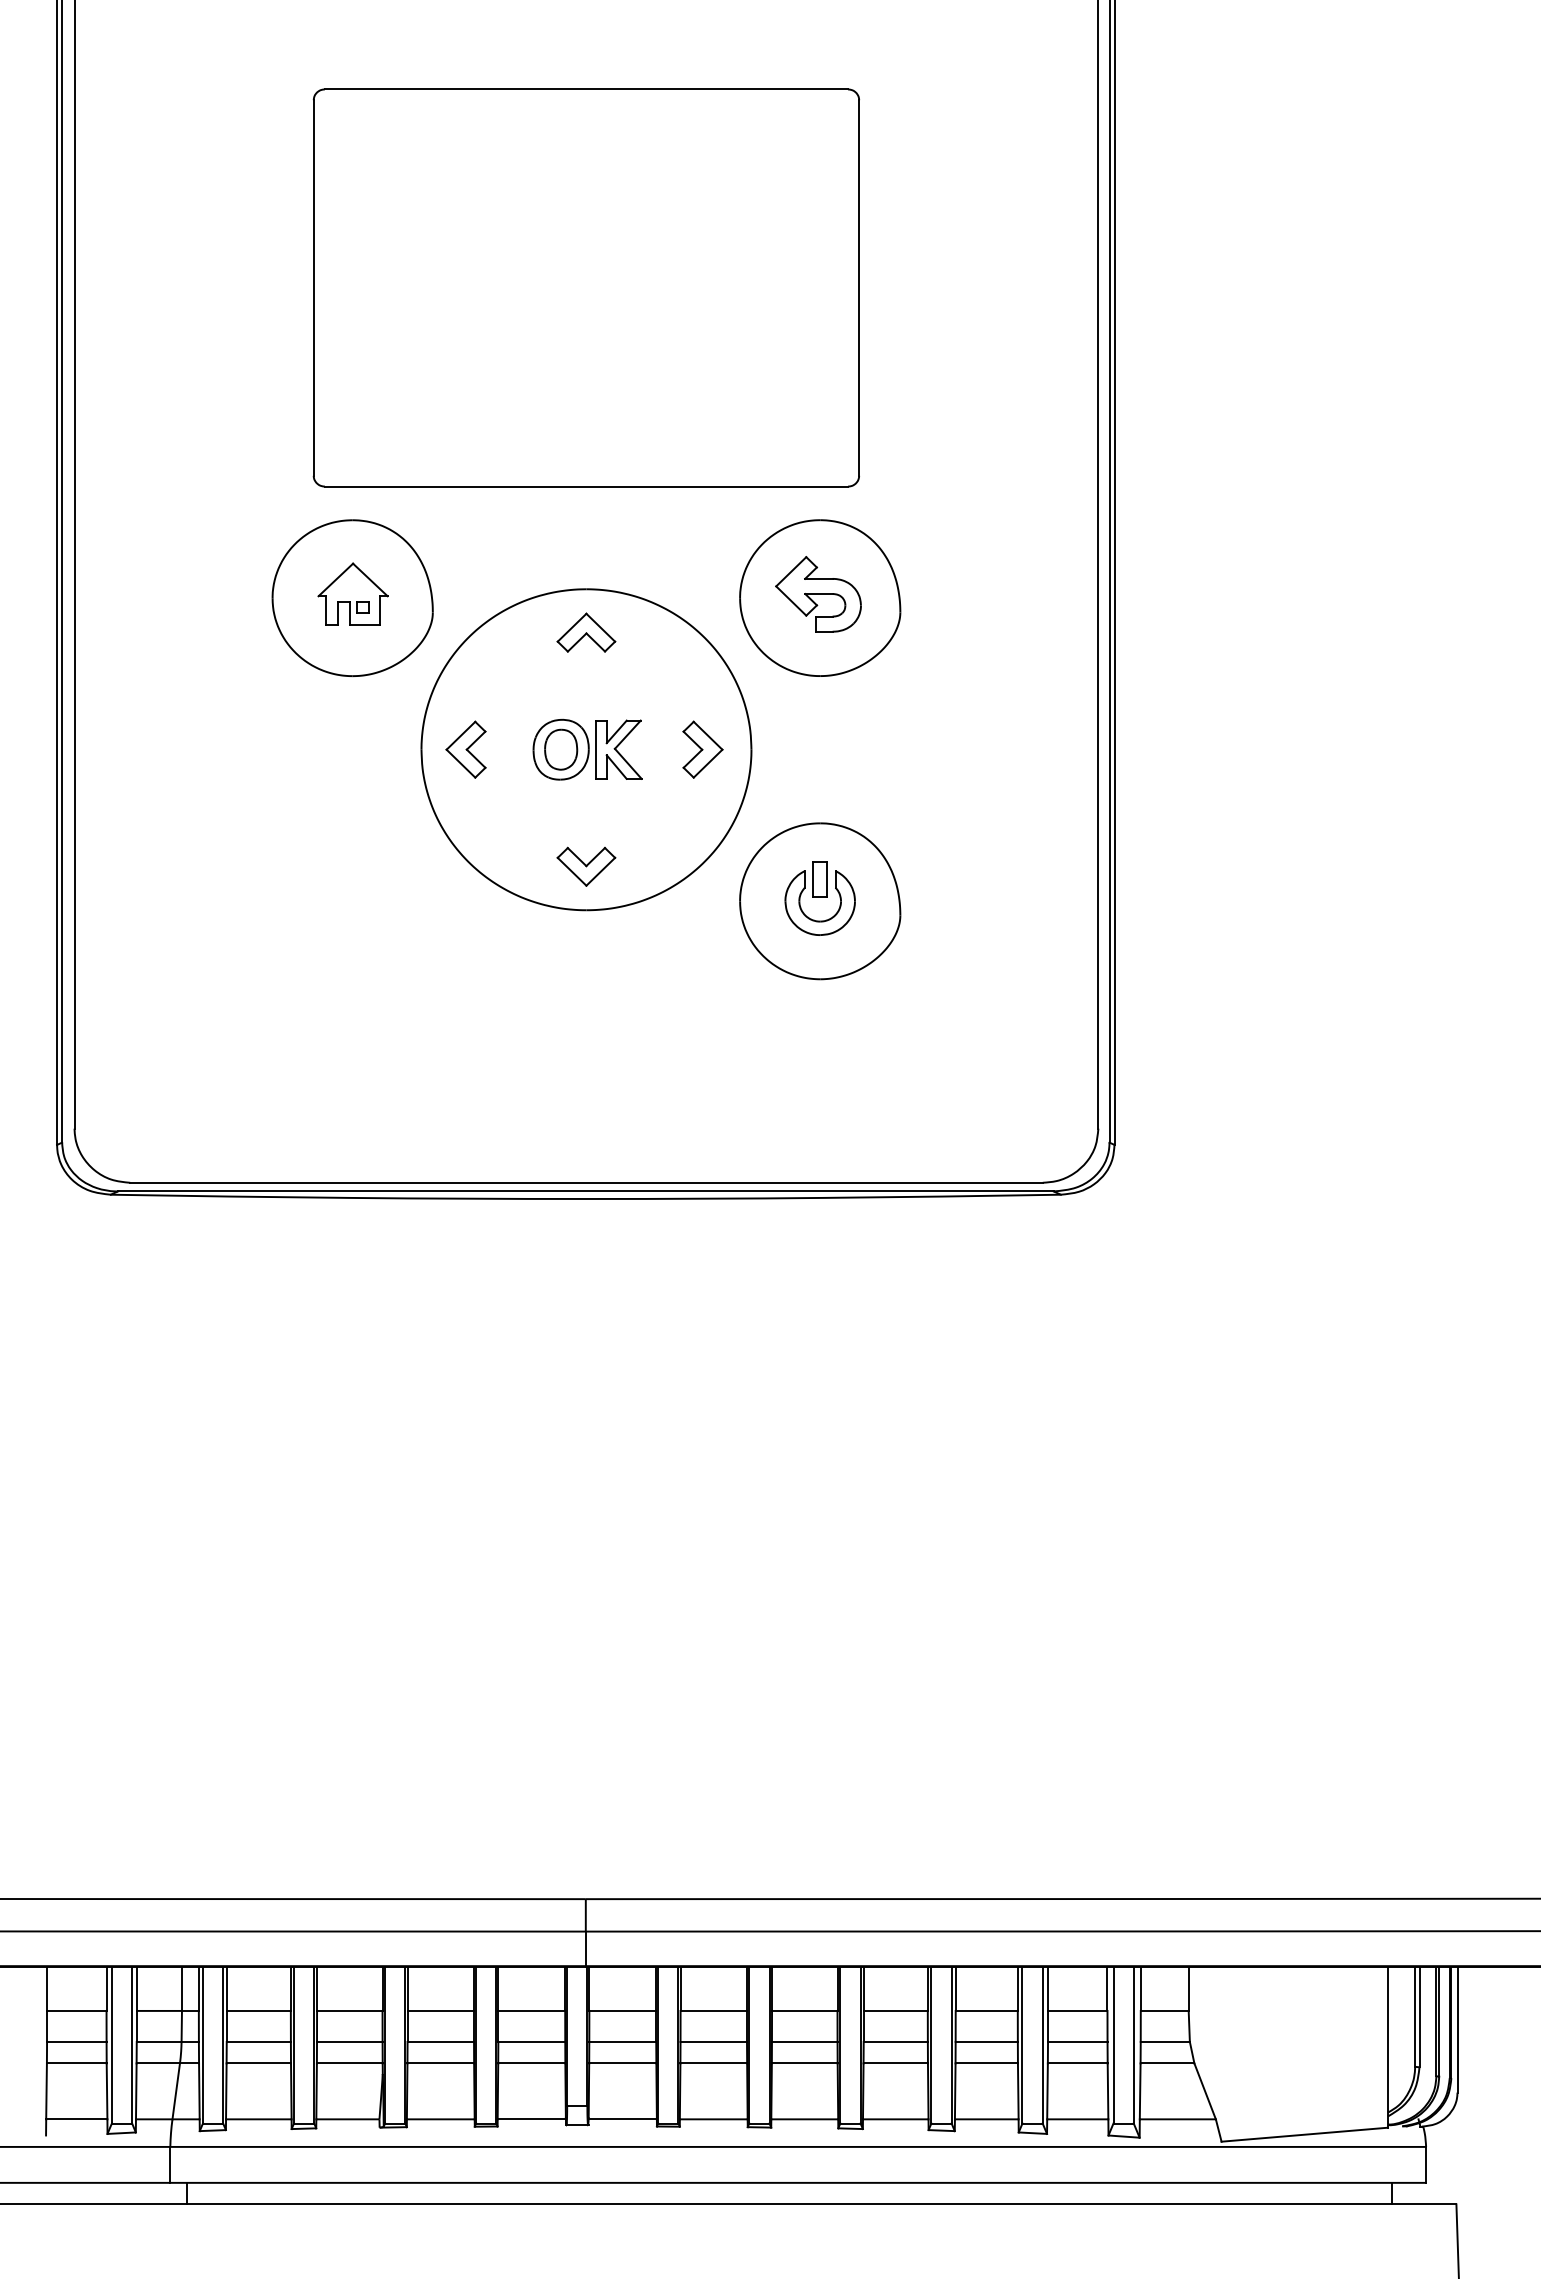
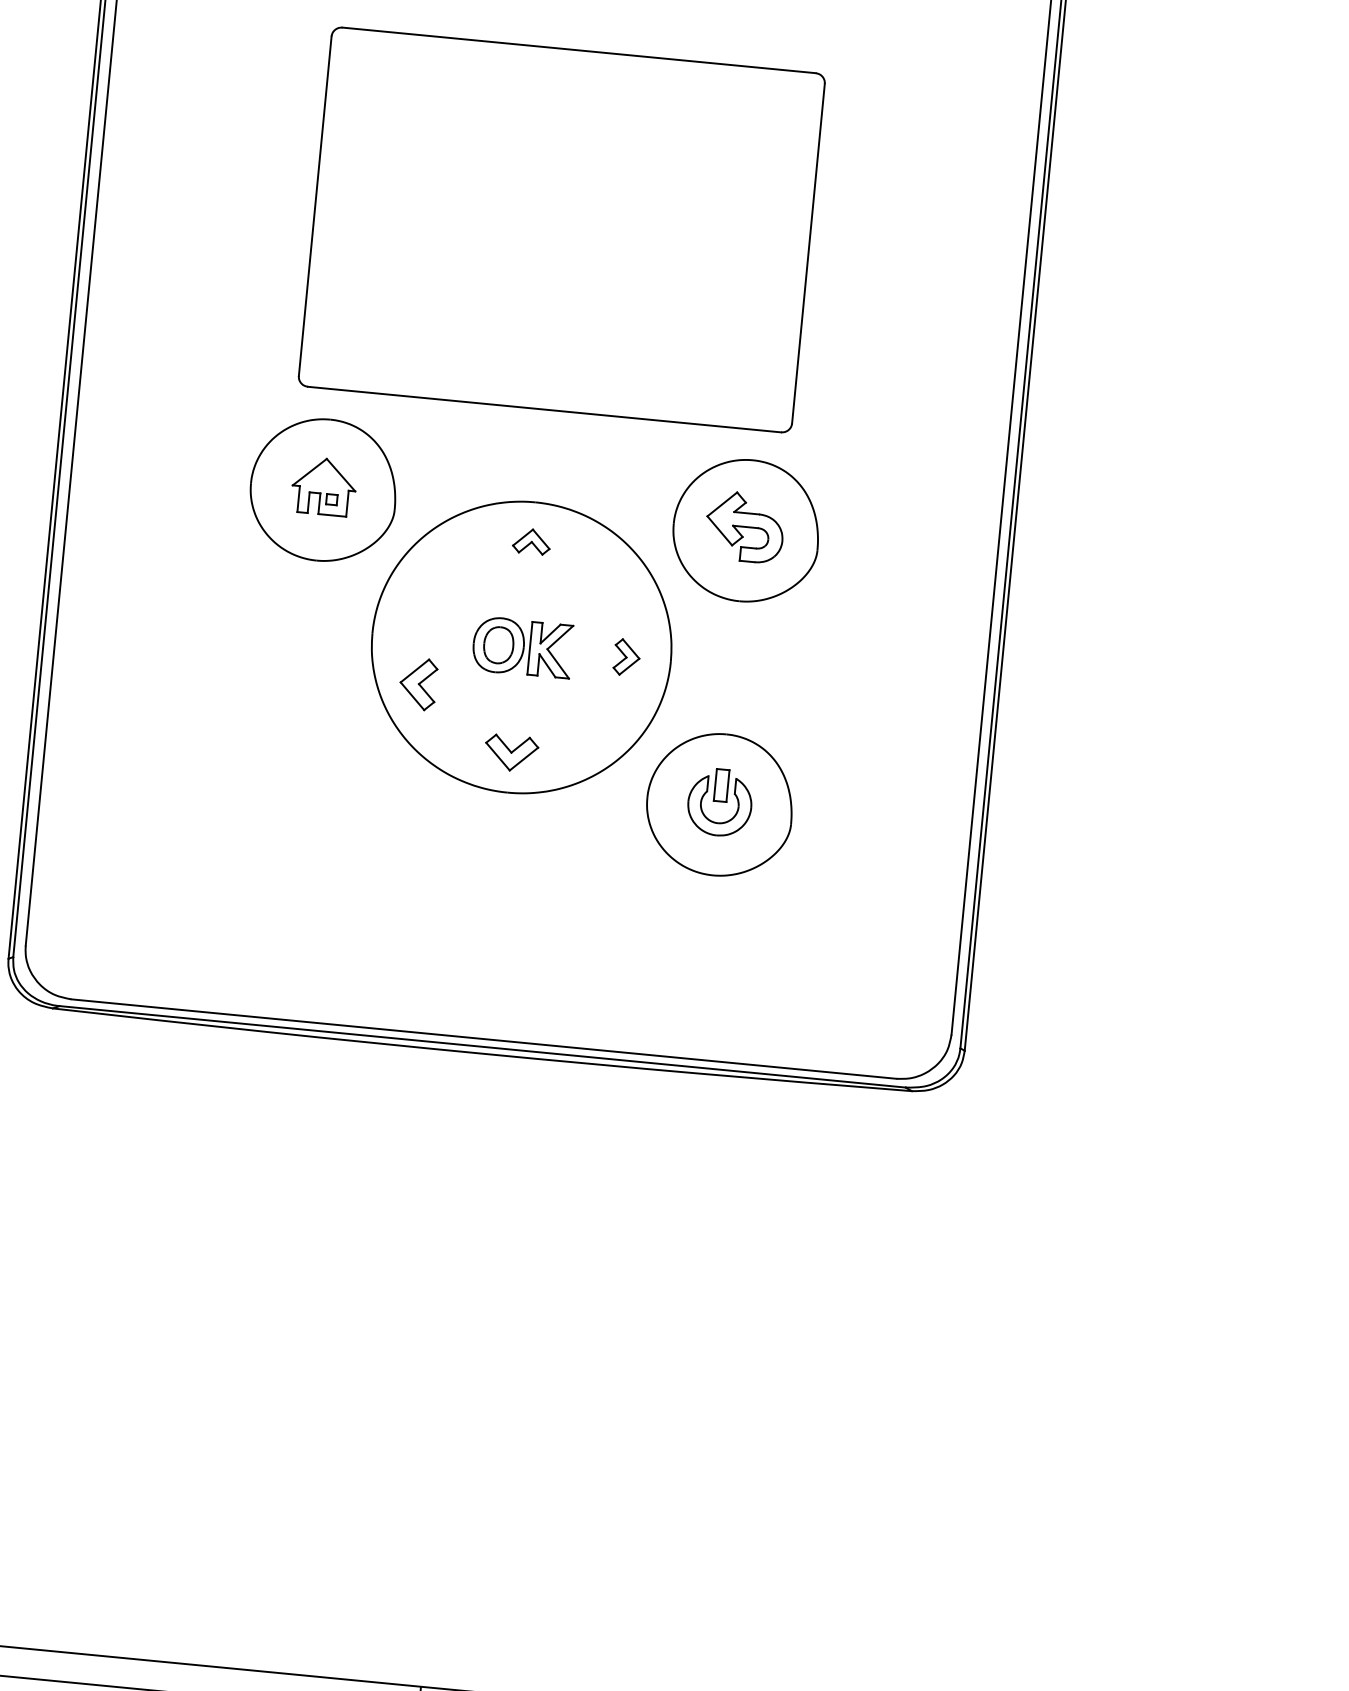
part: (586, 632) -> (531, 541), size x0.7
part: (465, 749) -> (417, 683), moved
part: (702, 749) -> (626, 657), size x0.7

